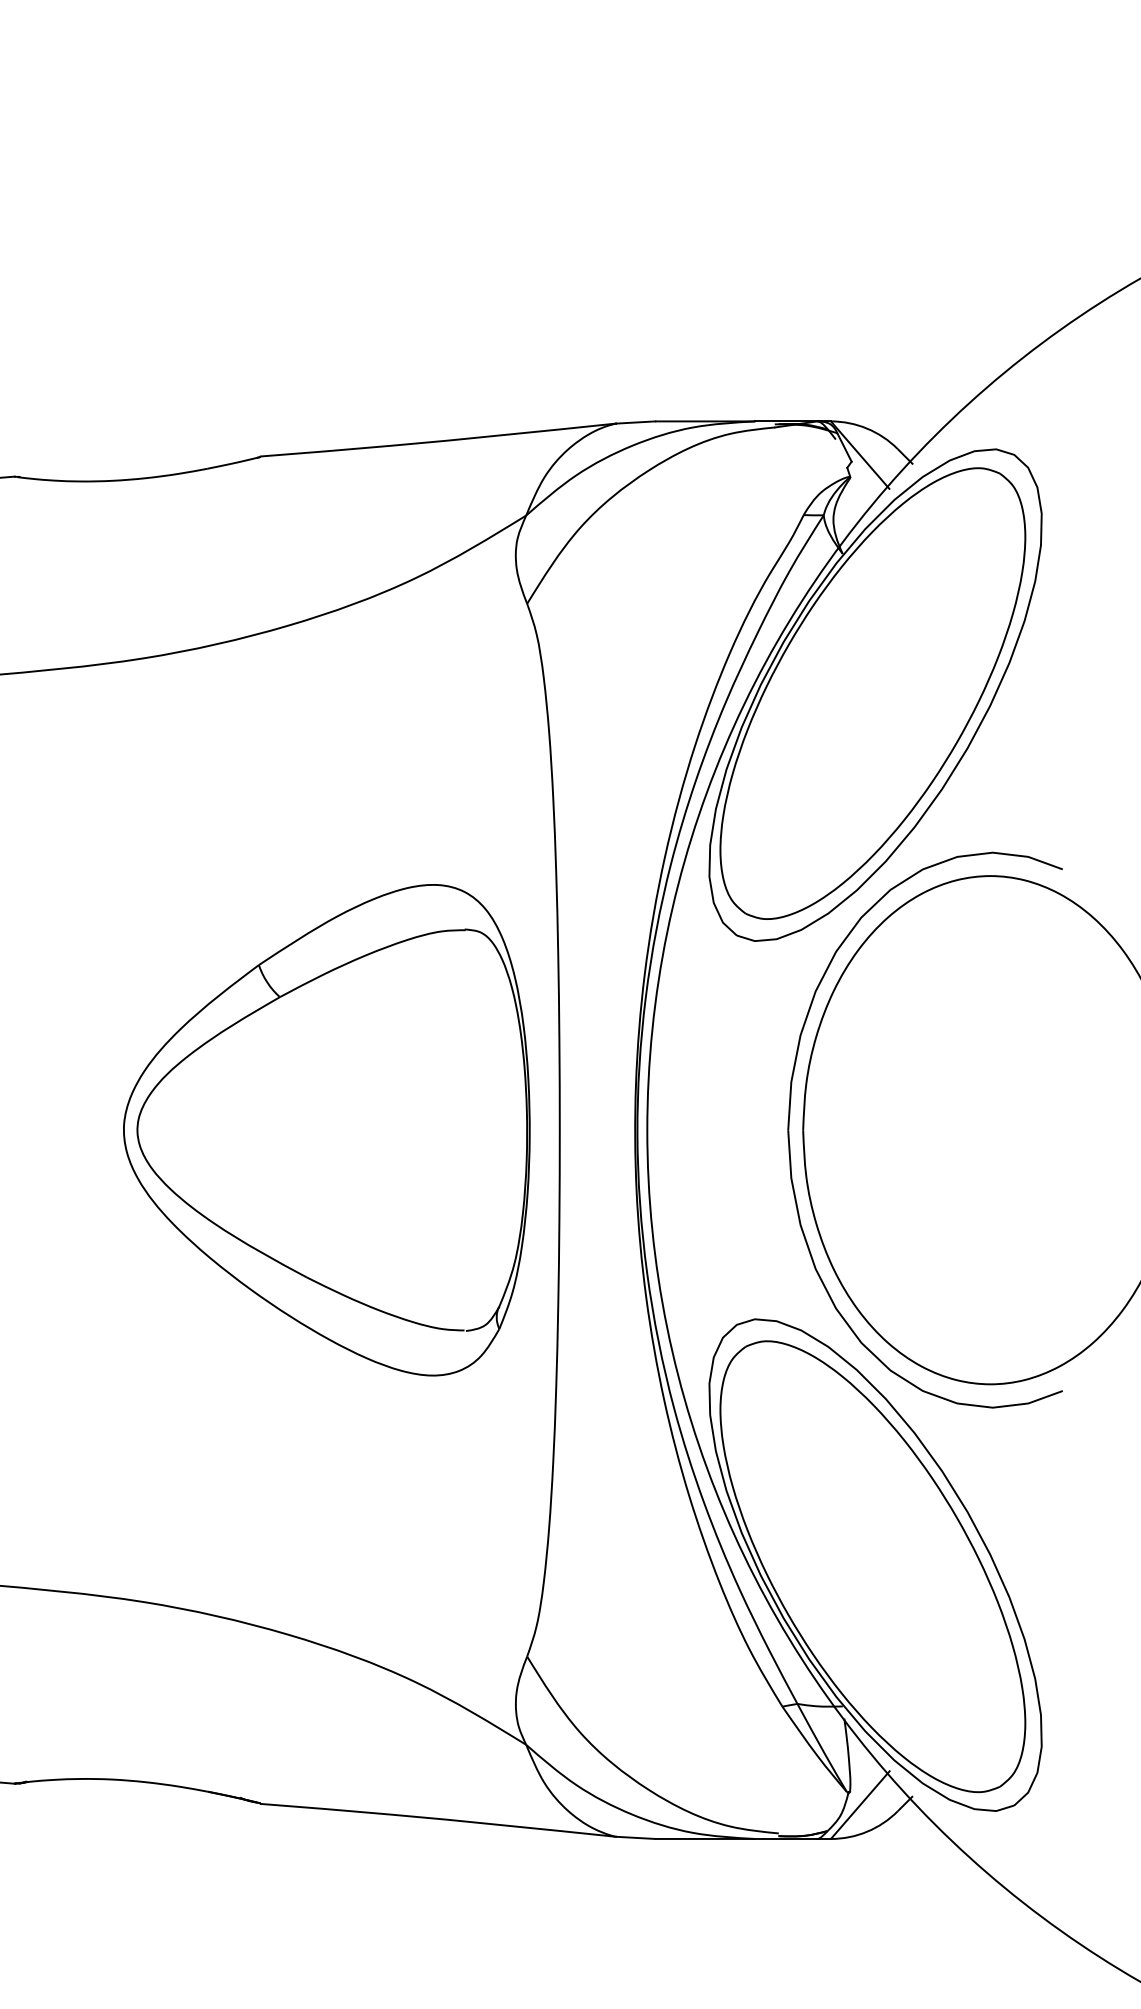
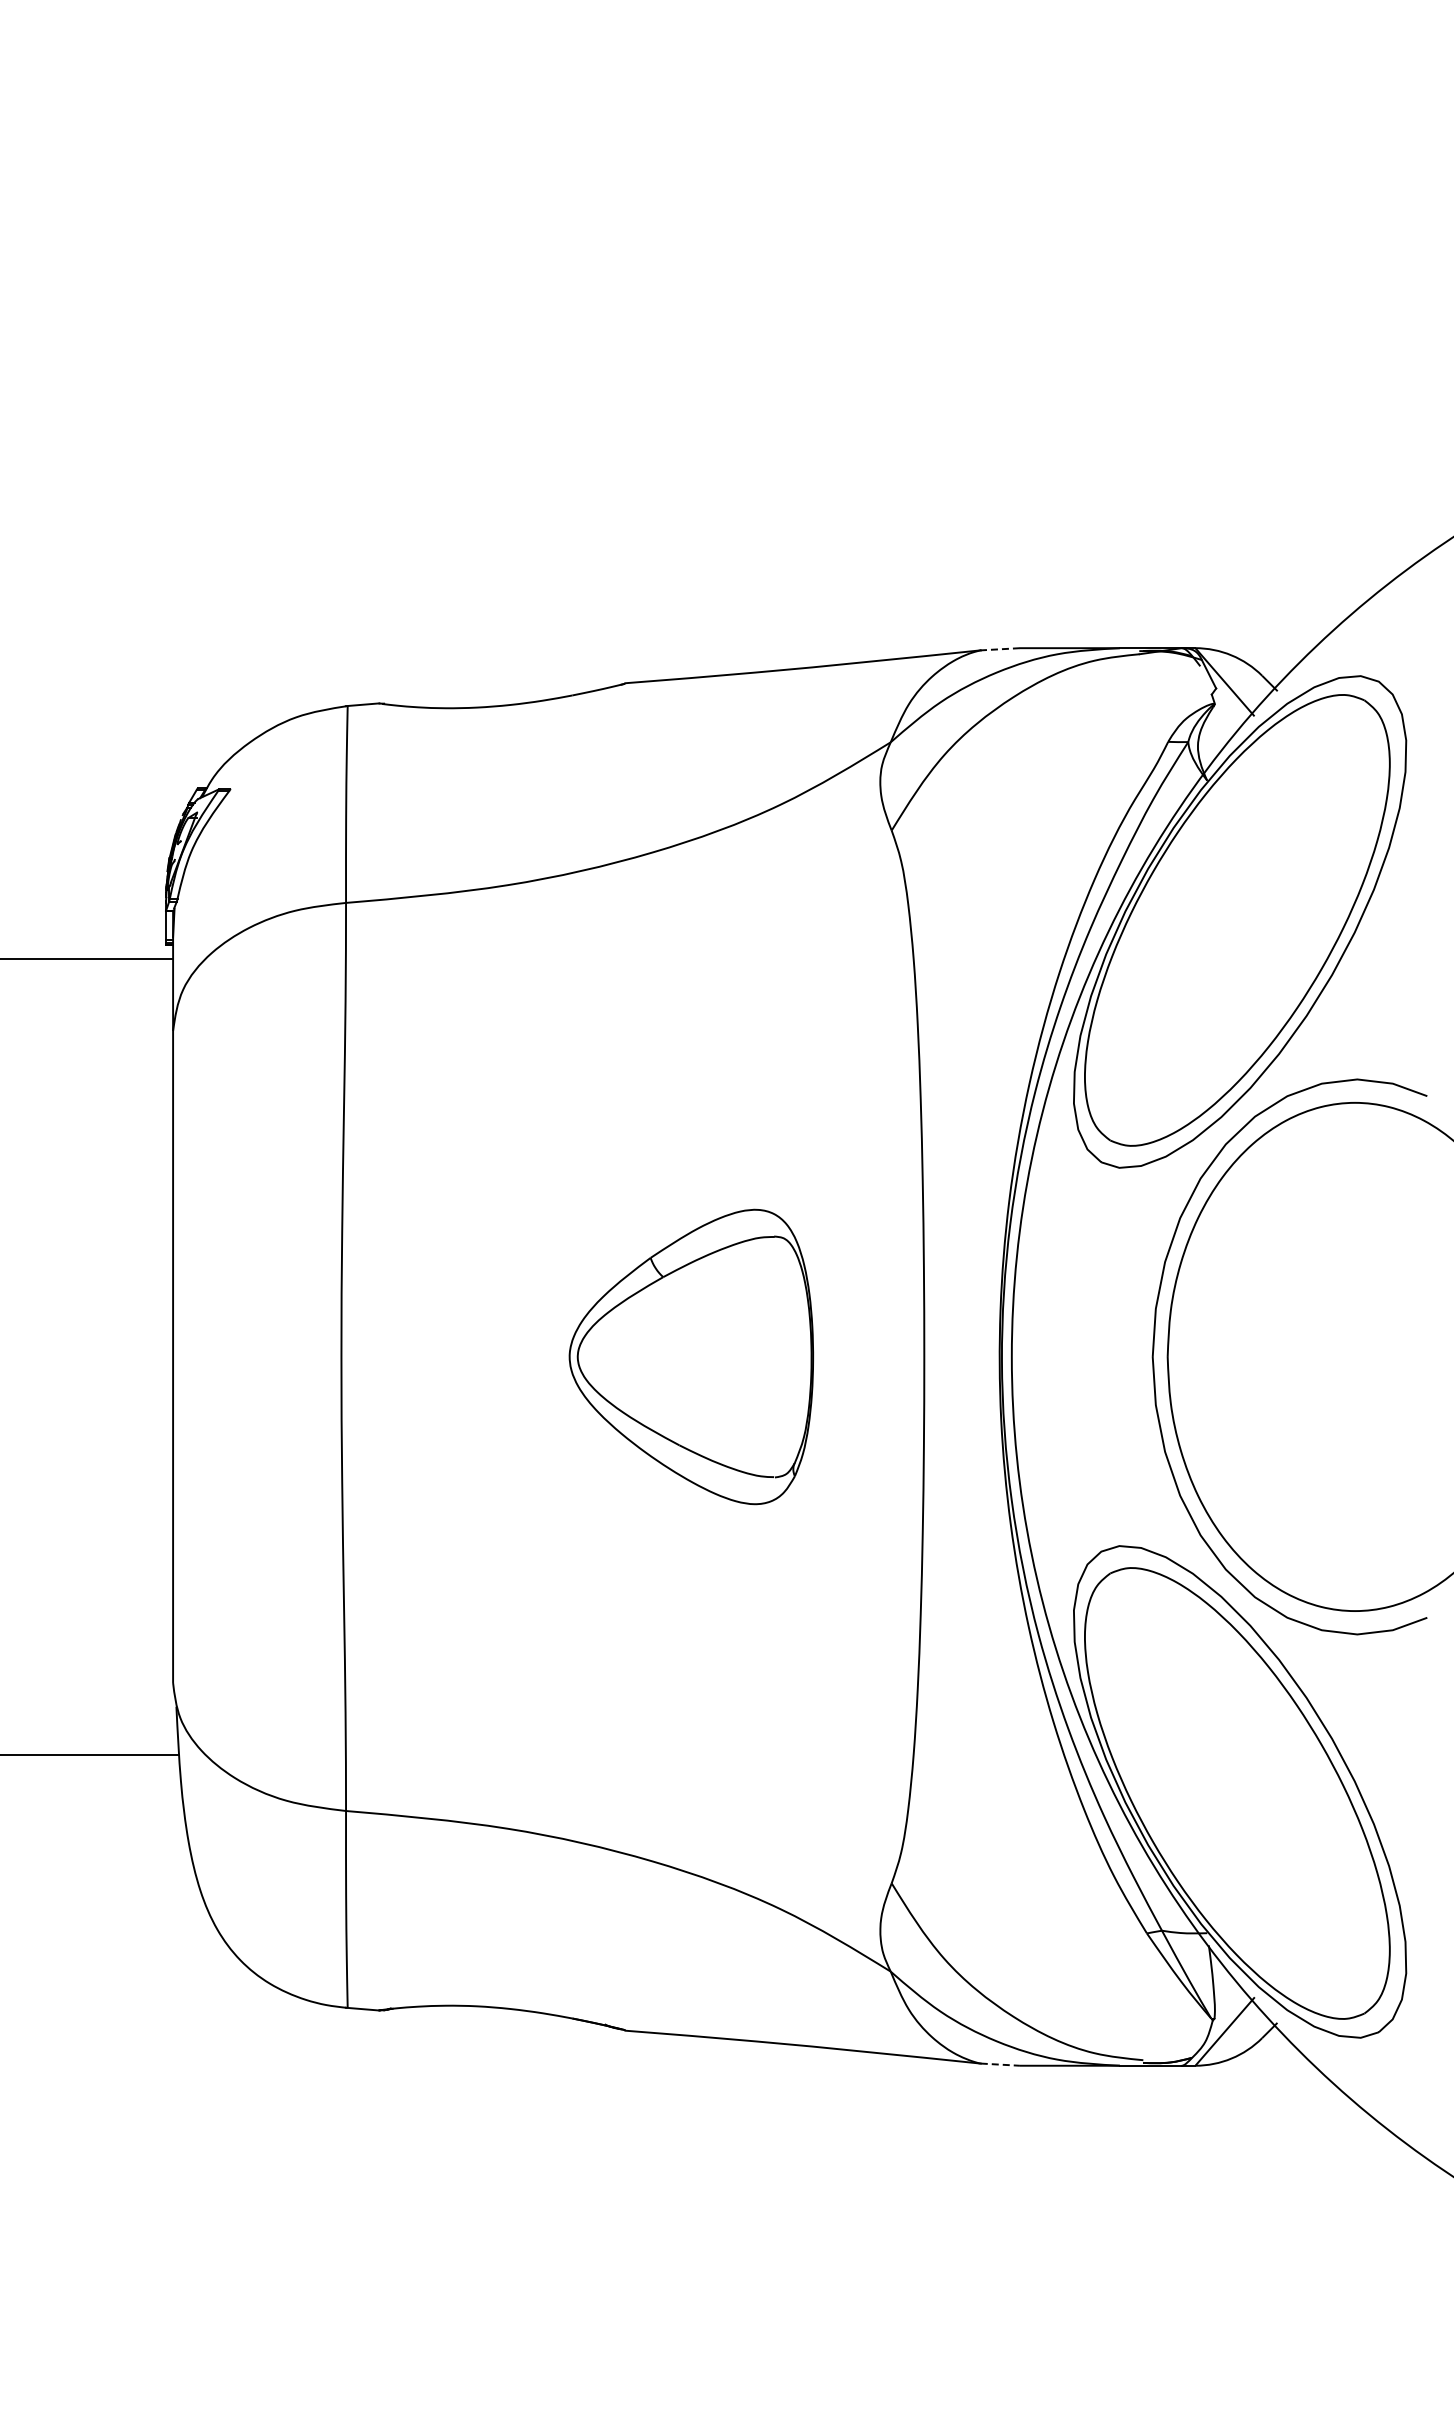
line: (635, 422) -> (1000, 649), solid -> dashed
part: (326, 1129) -> (691, 1356), size x0.6
line: (635, 1837) -> (1000, 2064), solid -> dashed

